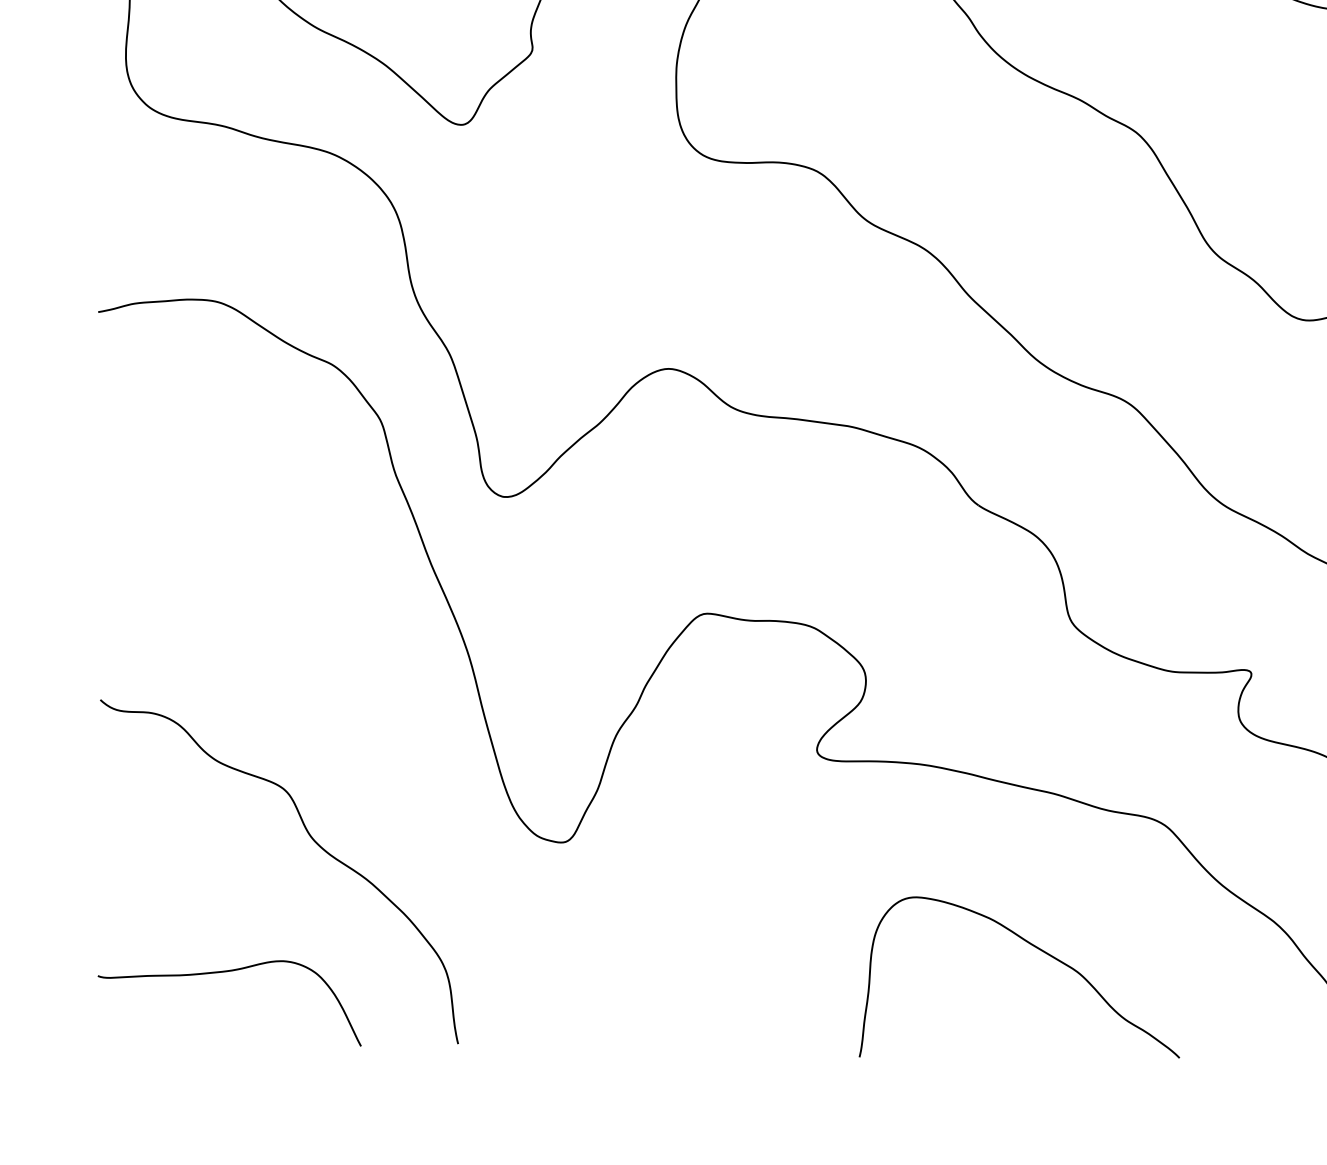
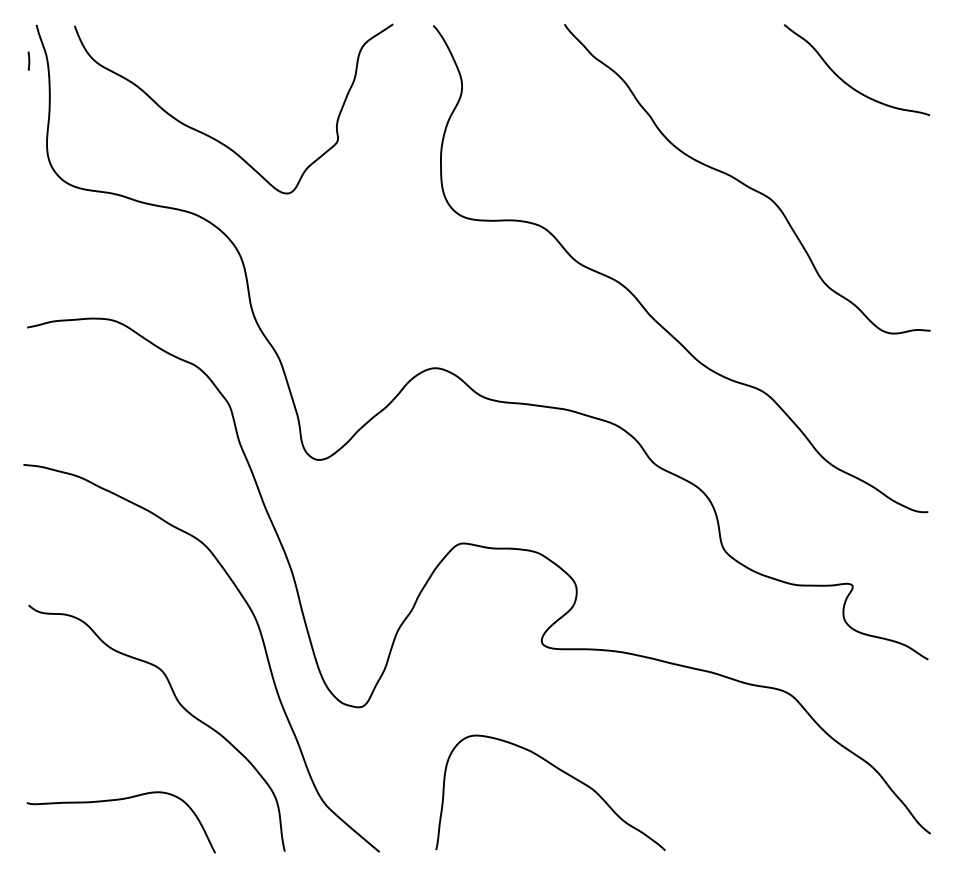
curve: (426, 753) -> (262, 643), added
curve: (1035, 948) -> (562, 772), moved

